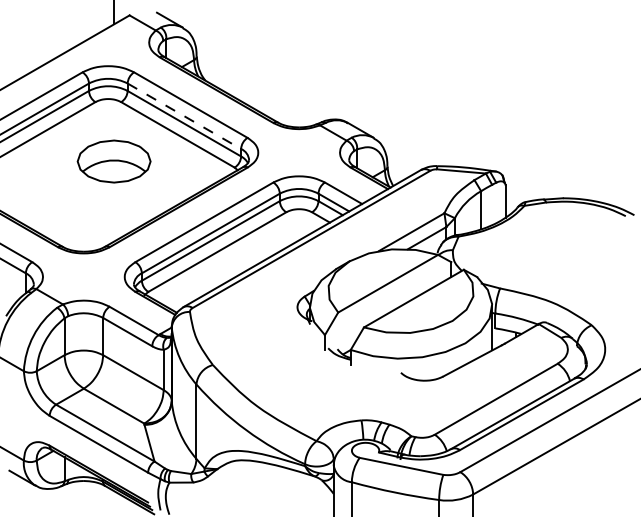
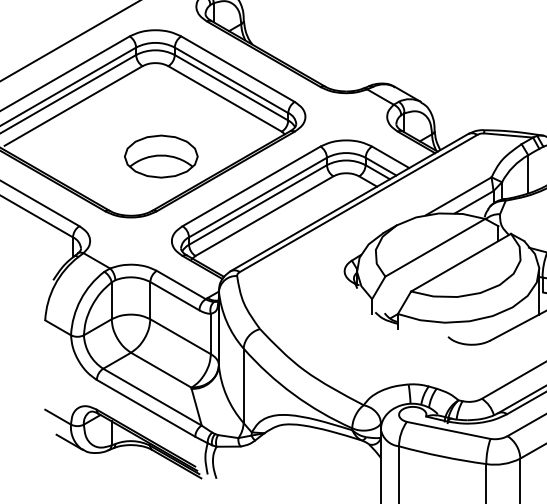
line: (184, 116) -> (231, 80), dashed -> solid
part: (113, 161) -> (160, 156), moved

